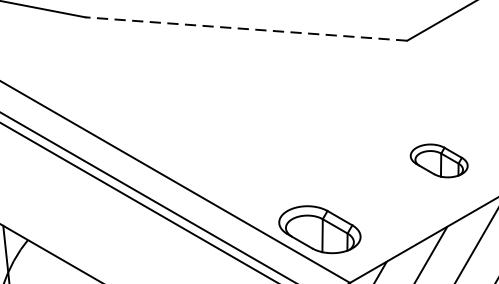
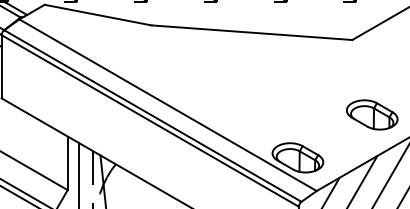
line: (247, 28) -> (252, 32), dashed -> solid
part: (439, 160) -> (372, 114), size x1.43

